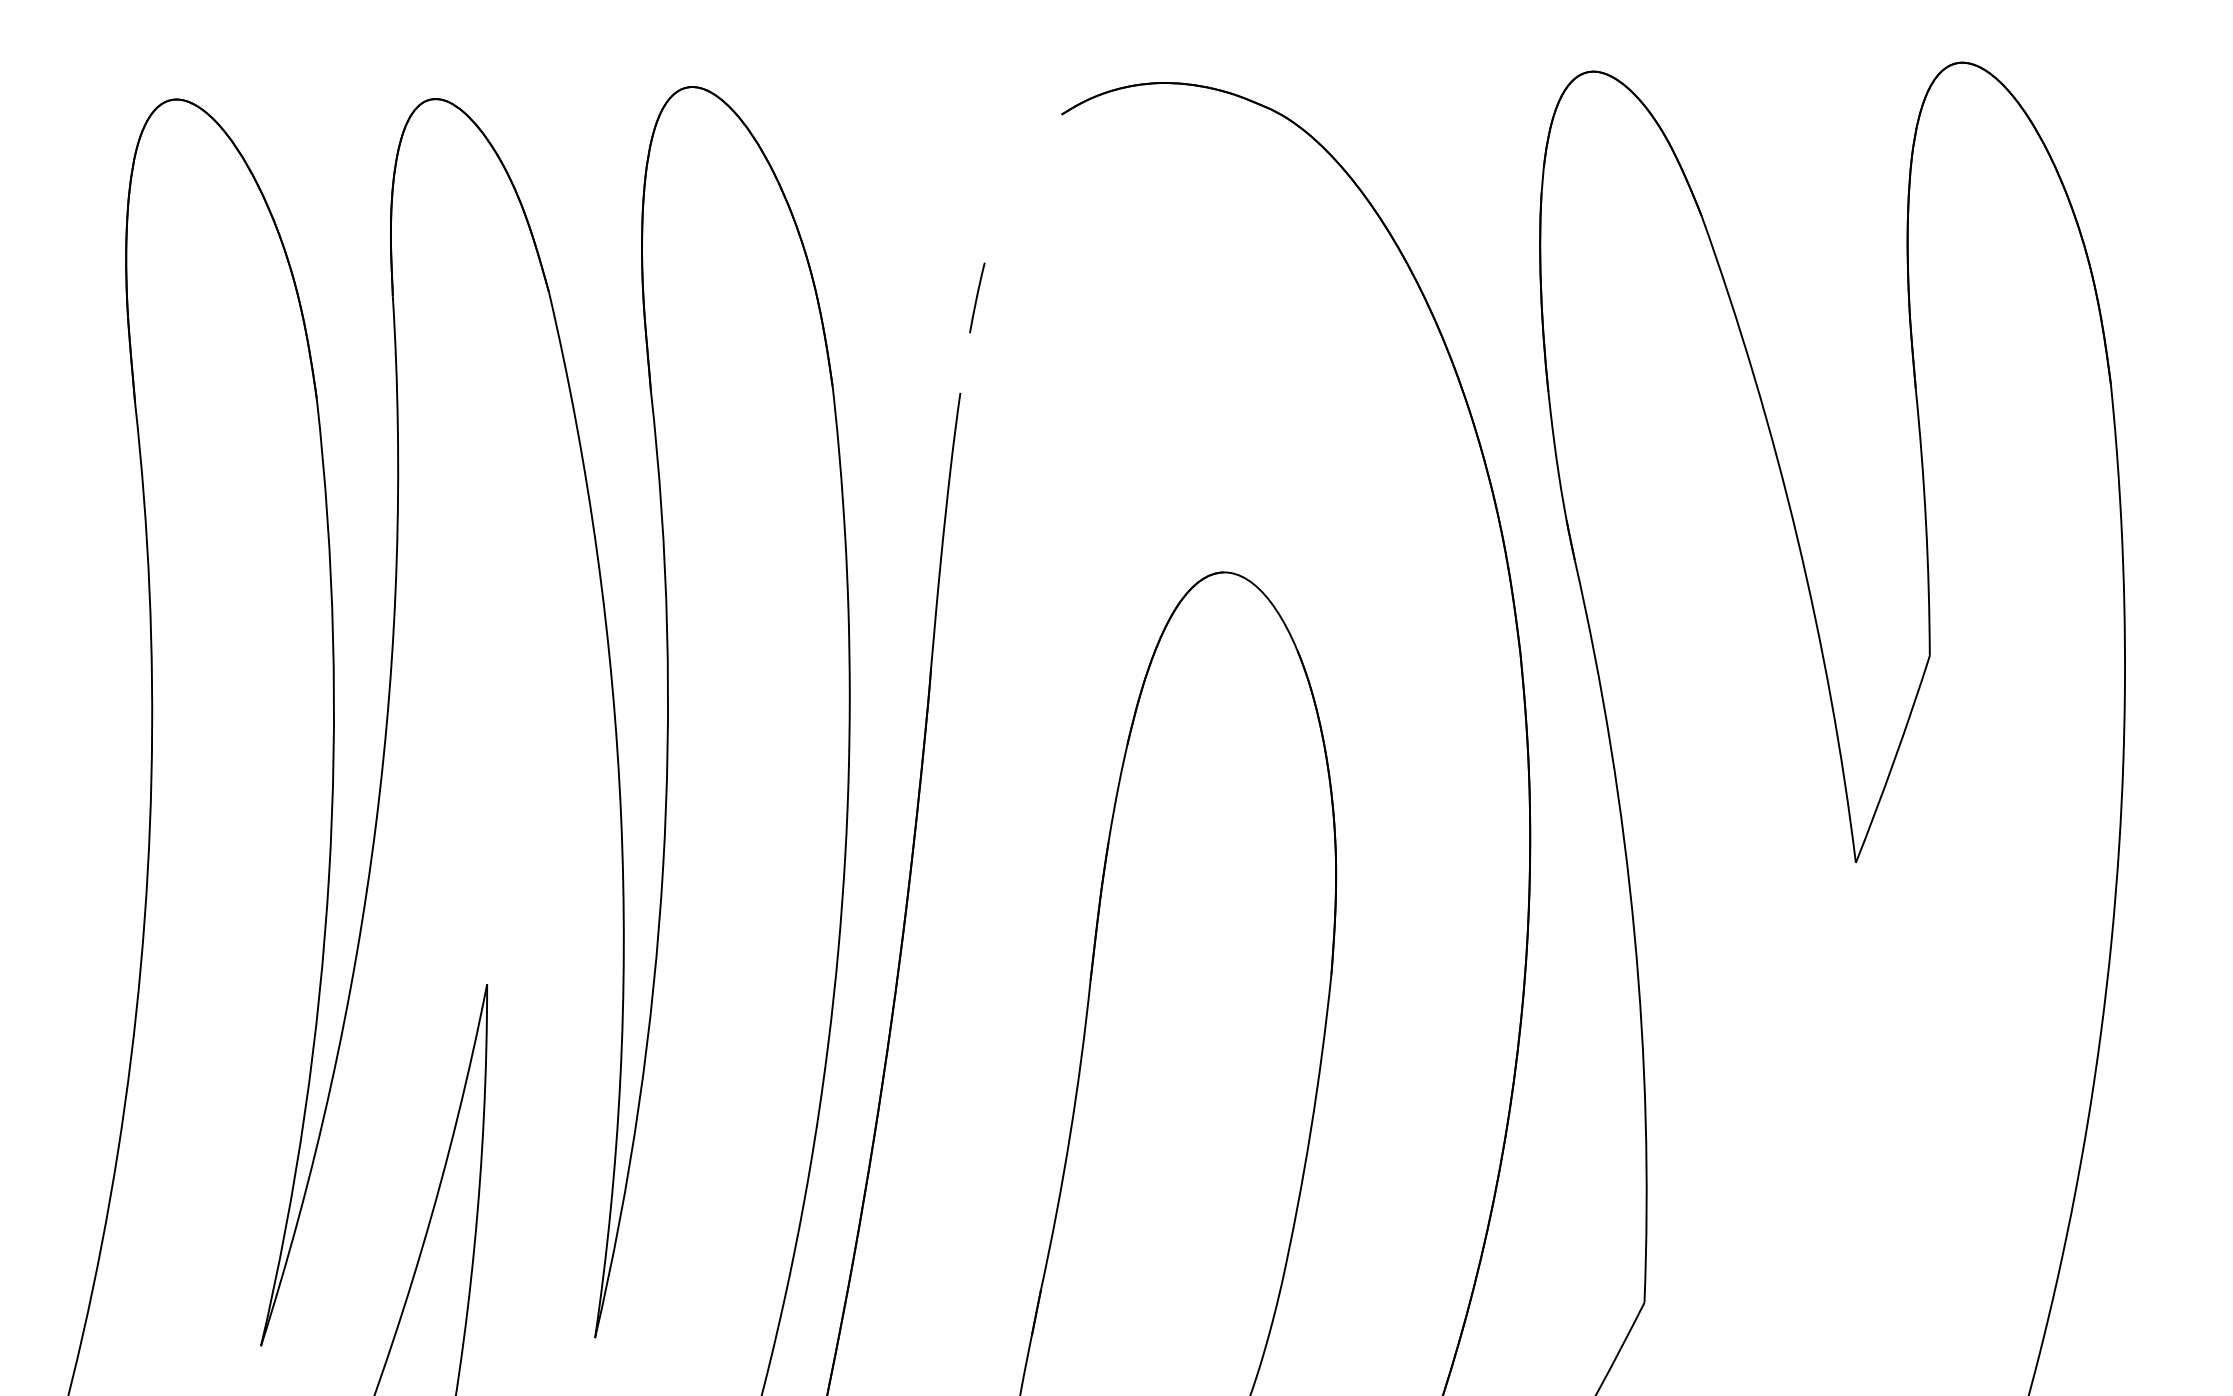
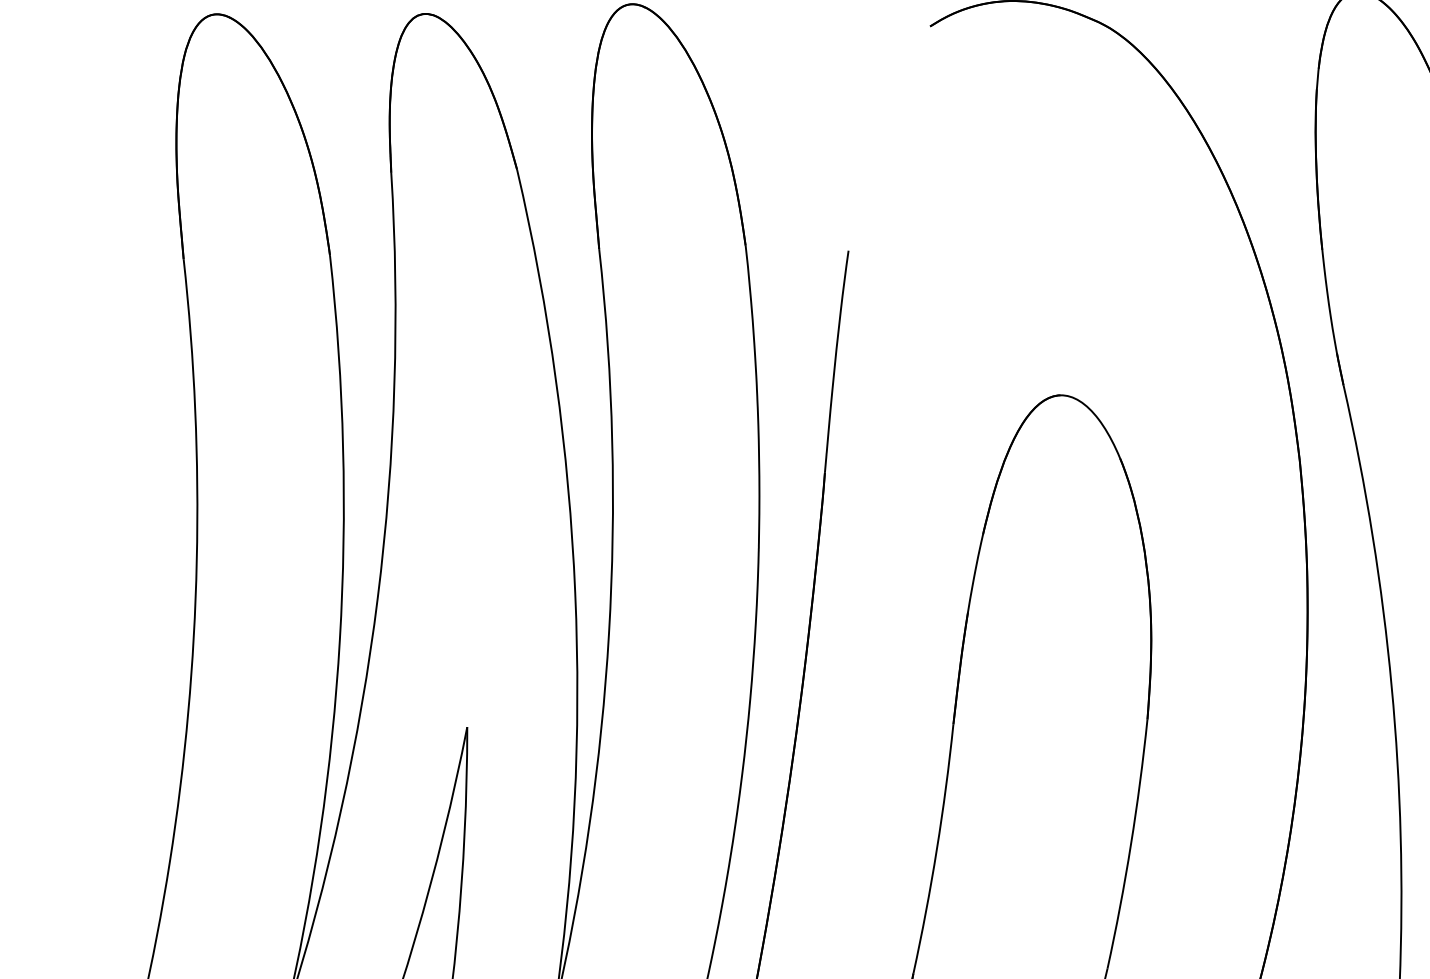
line: (977, 297) -> (862, 173), removed

